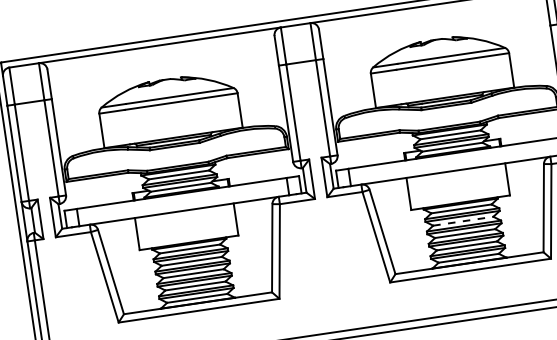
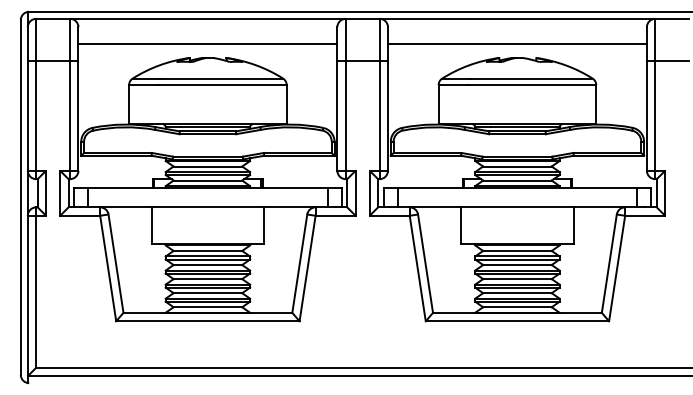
line: (434, 27) -> (517, 44), added
line: (162, 67) -> (207, 44), added
line: (463, 221) -> (517, 265), dashed -> solid

